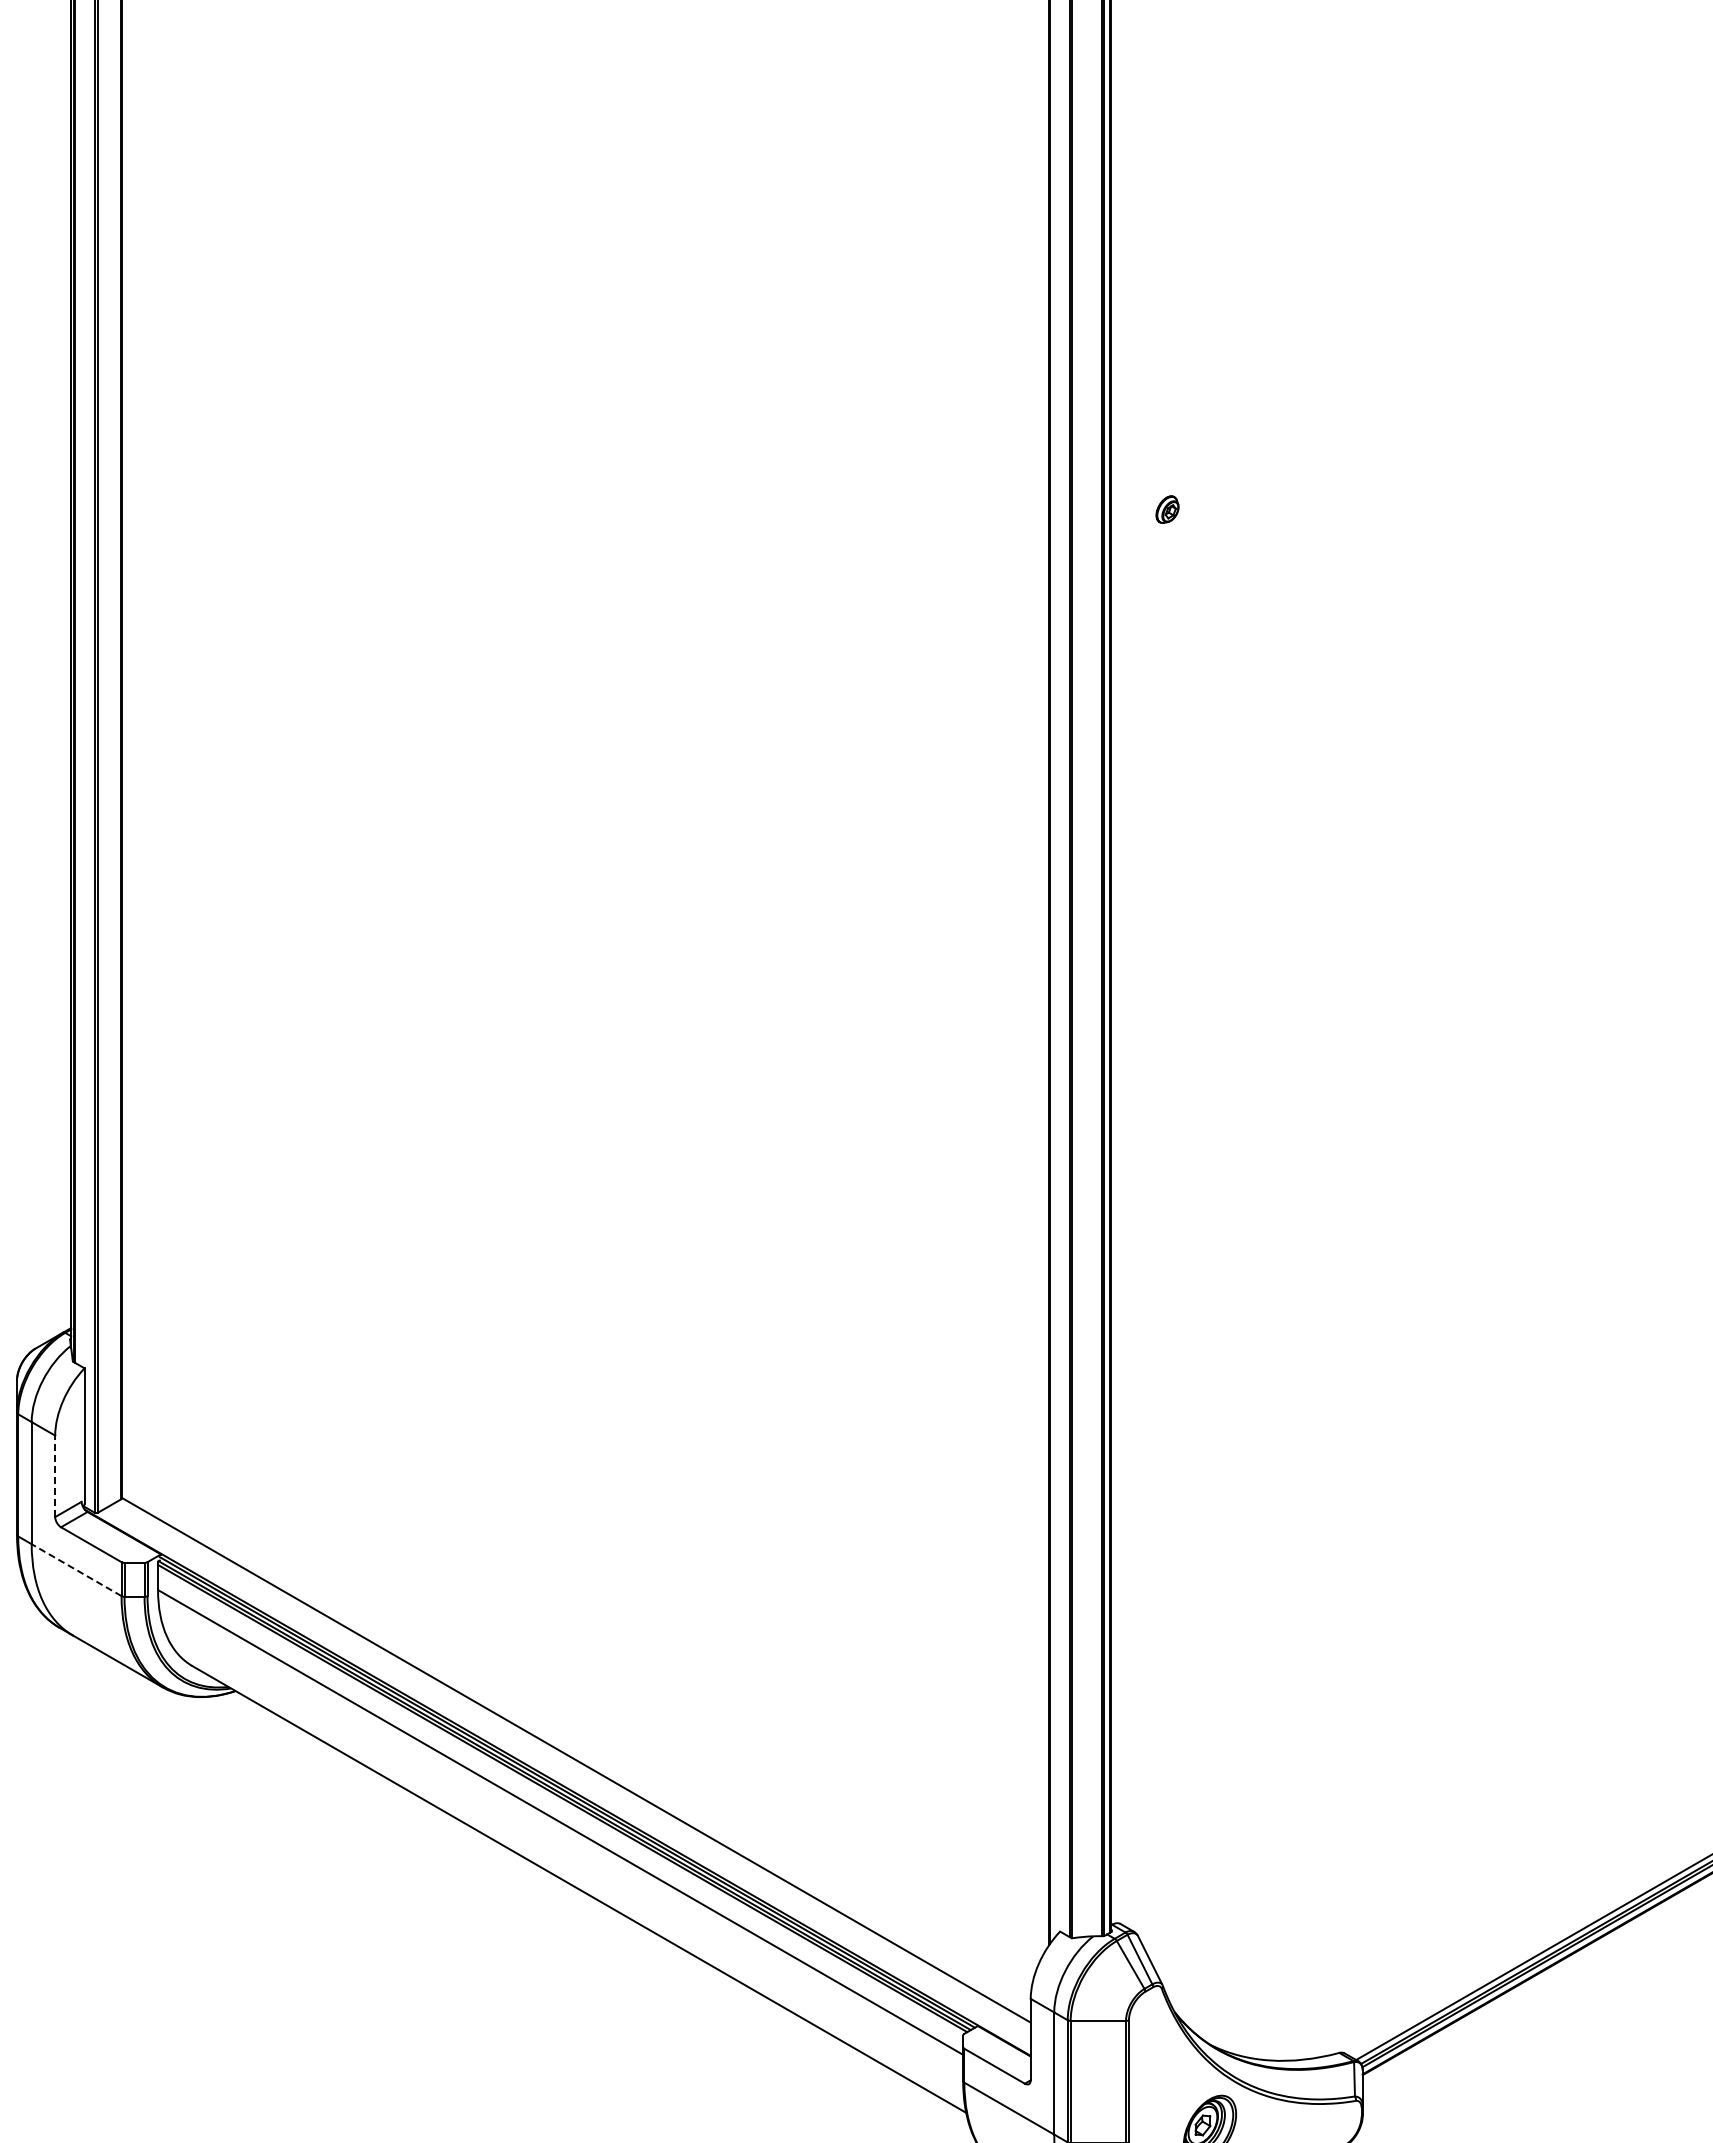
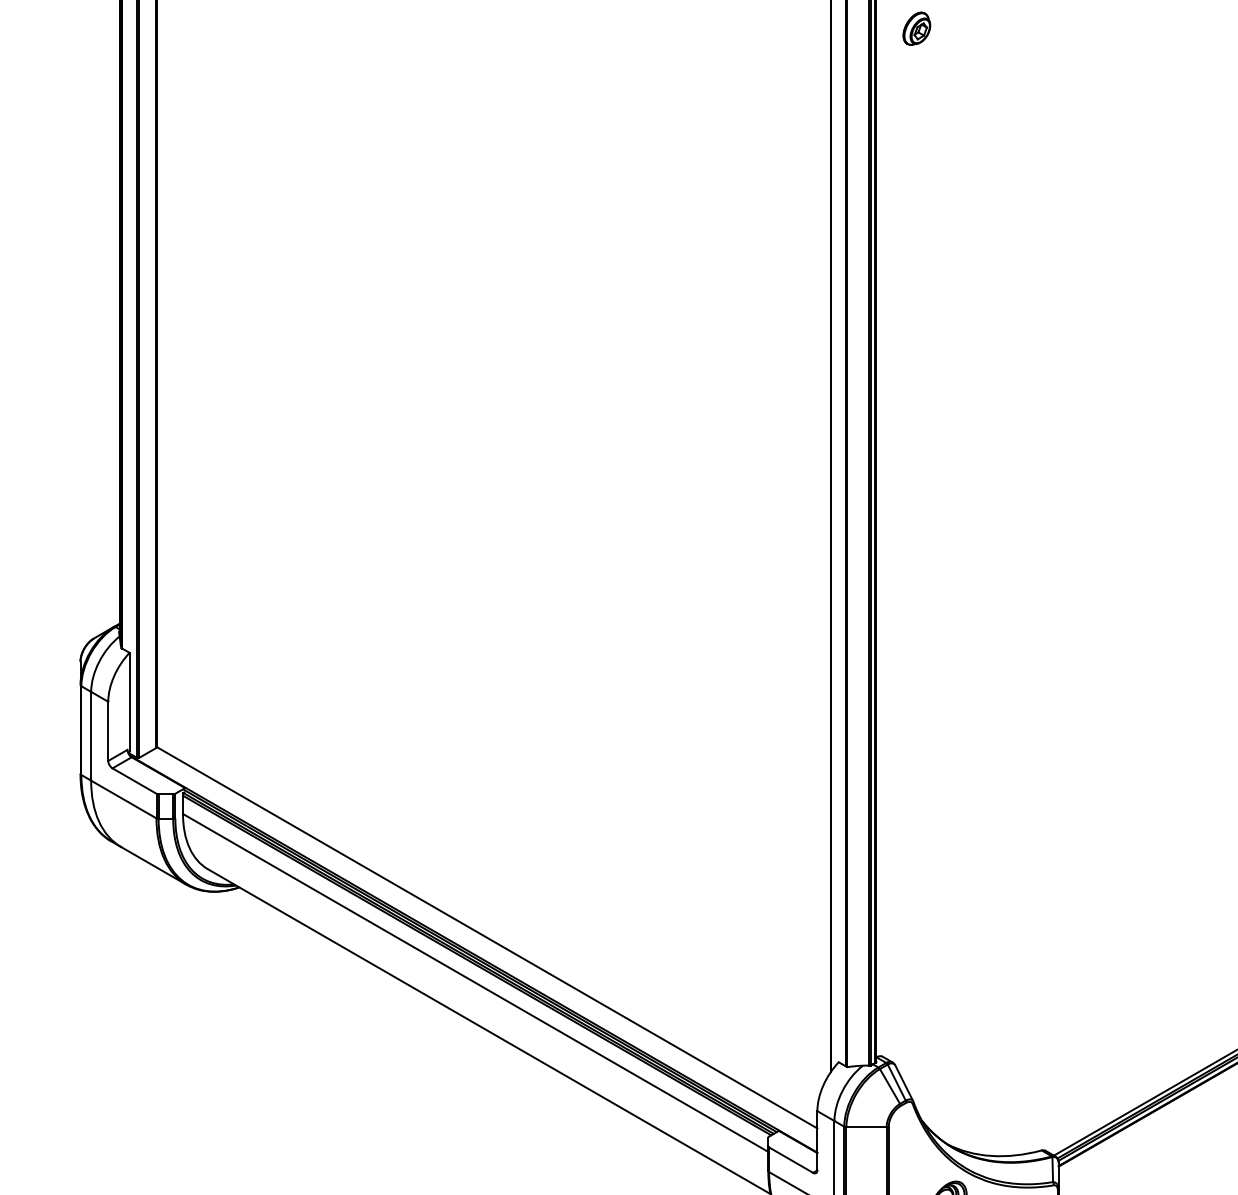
part: (1167, 509) -> (916, 28), size x1.67
line: (55, 1476) -> (108, 731), dashed -> solid
line: (76, 1570) -> (123, 799), dashed -> solid

